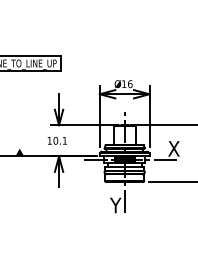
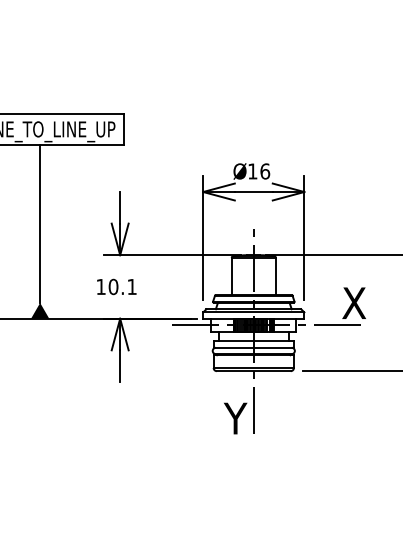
line: (19, 109) -> (39, 223), added

